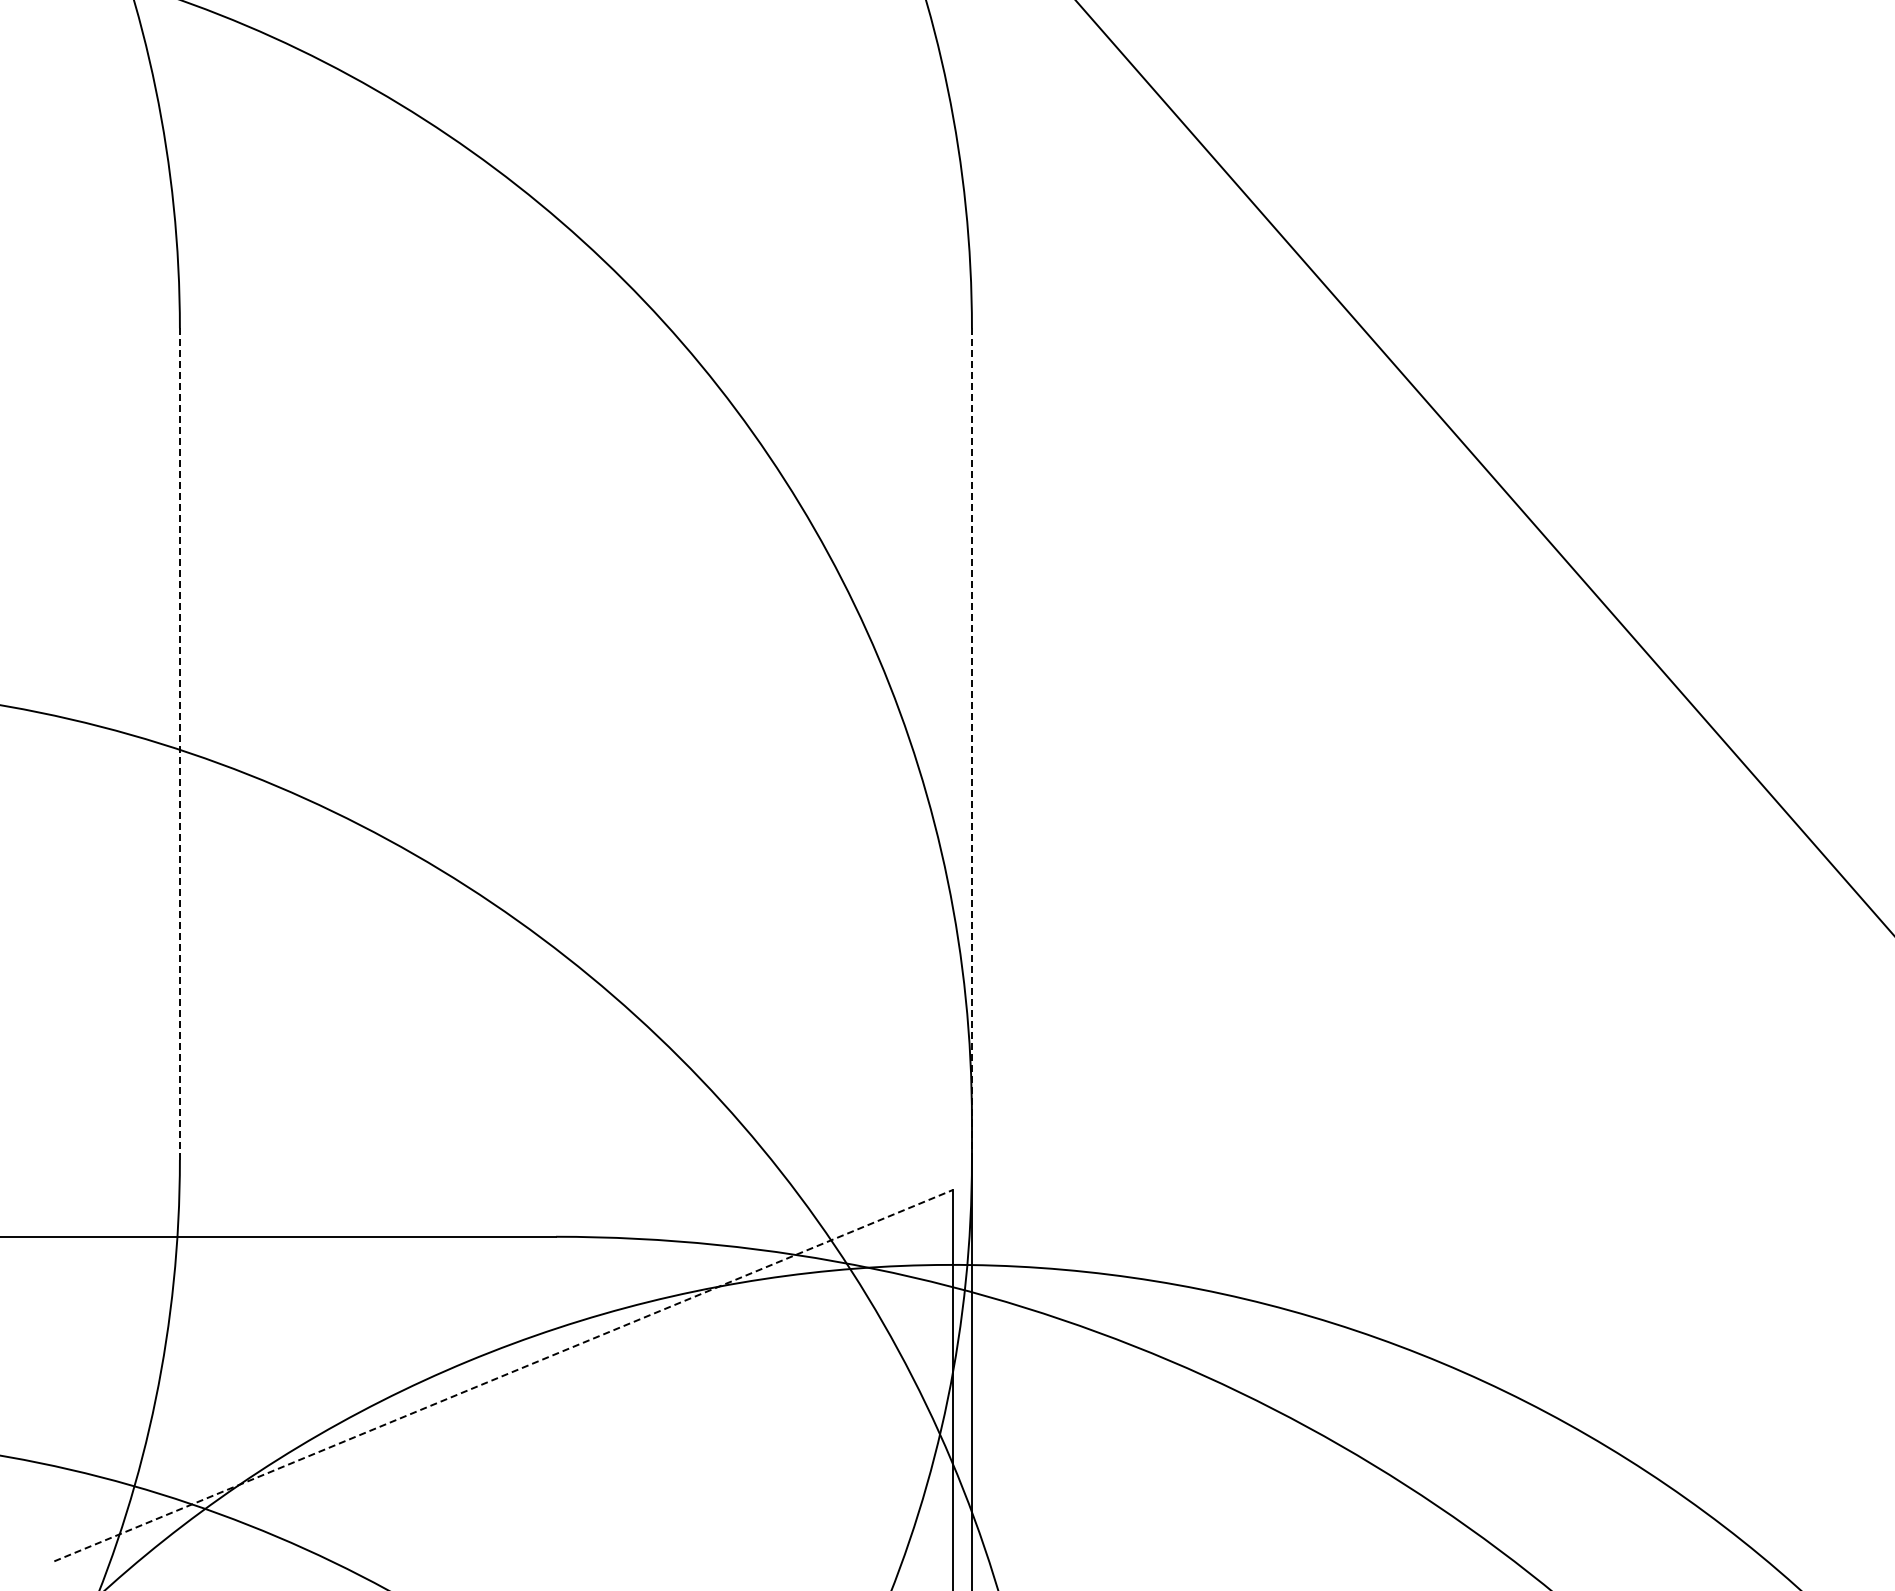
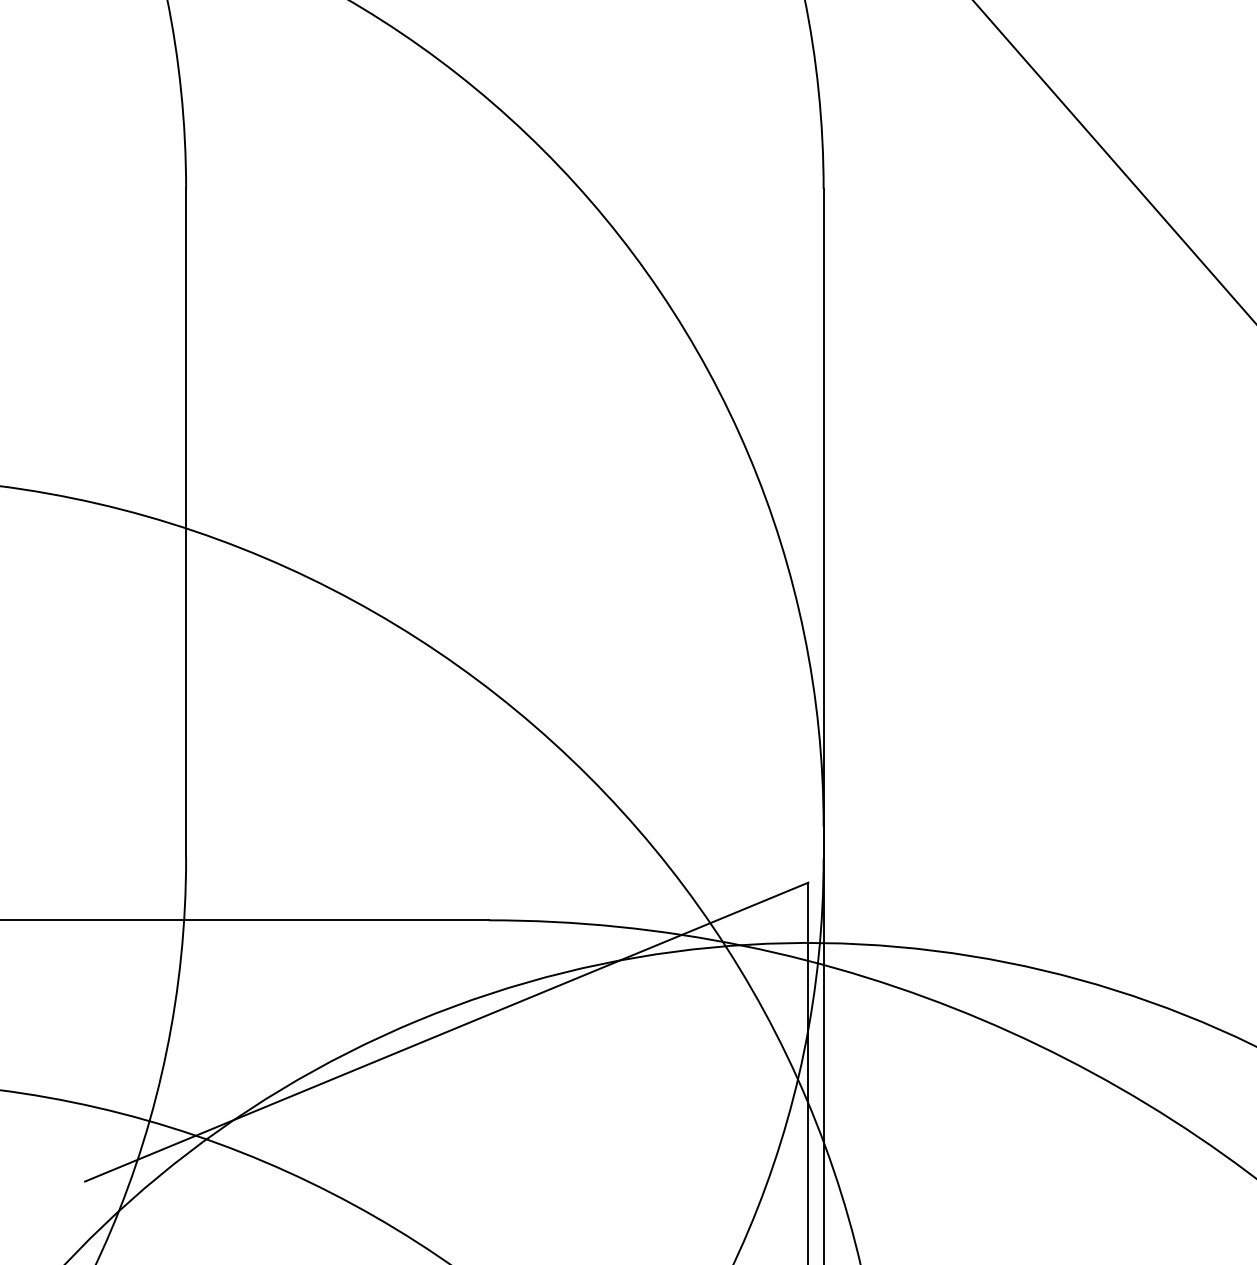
line: (179, 744) -> (185, 524), dashed -> solid
line: (971, 744) -> (823, 524), dashed -> solid
line: (504, 1375) -> (447, 1031), dashed -> solid

